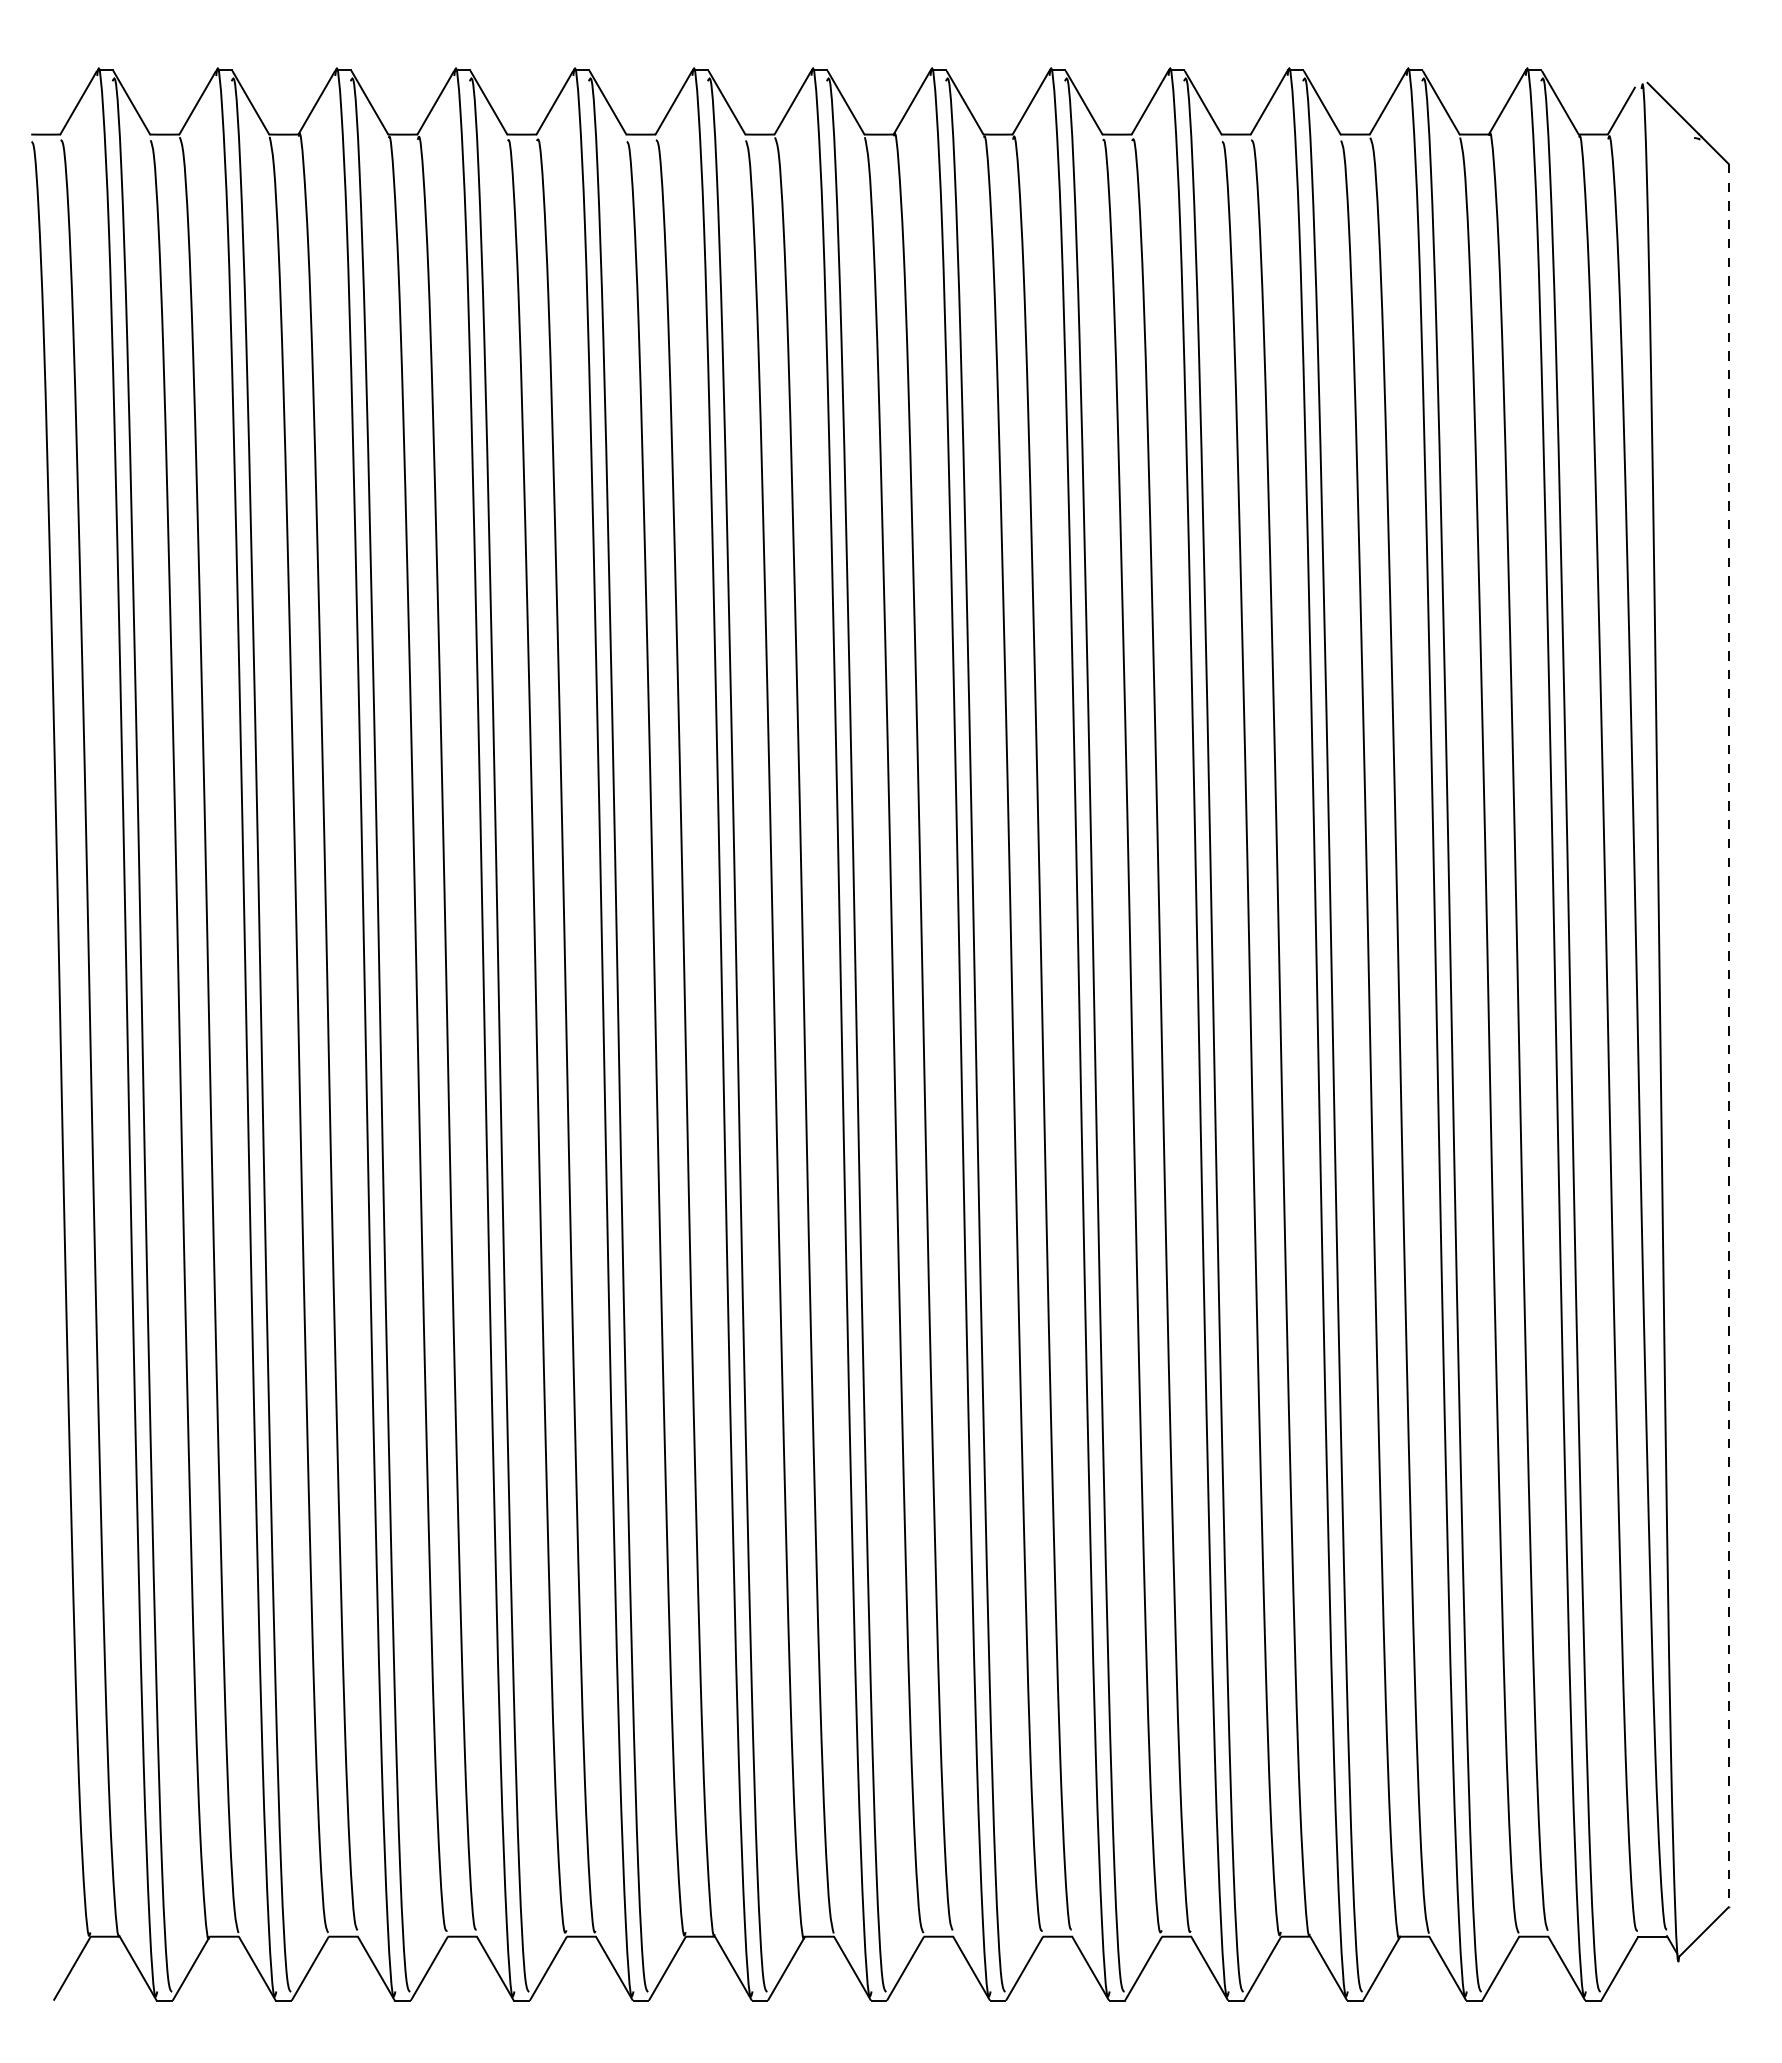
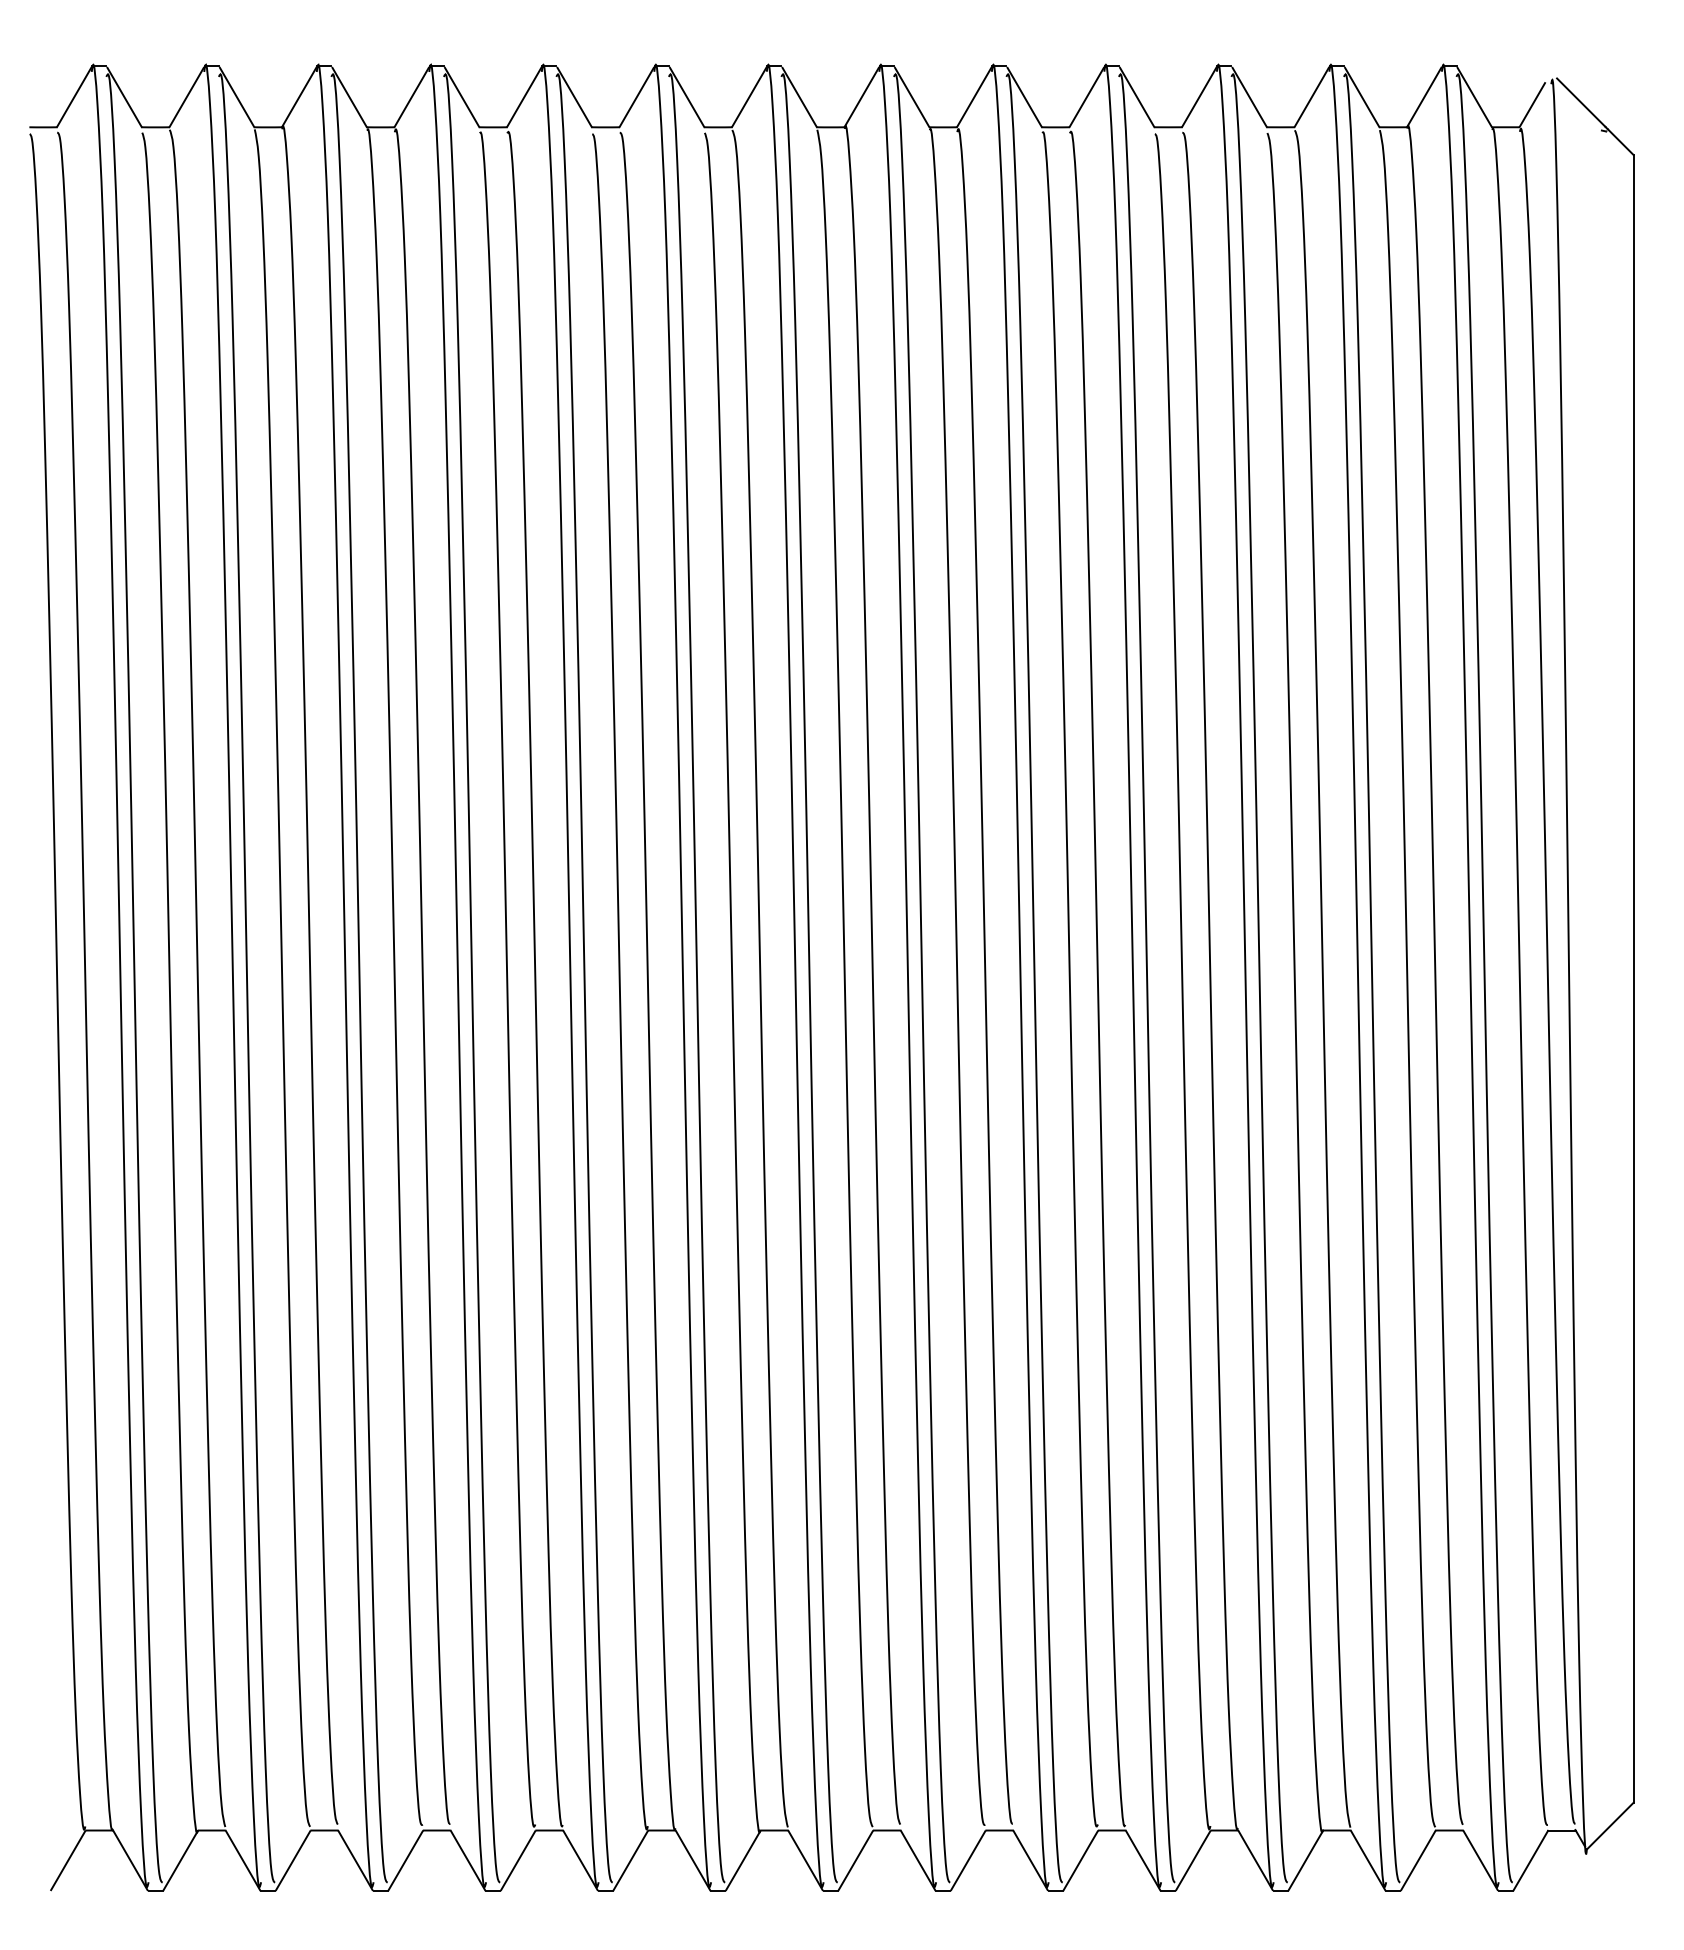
line: (1728, 1035) -> (1633, 978), dashed -> solid

